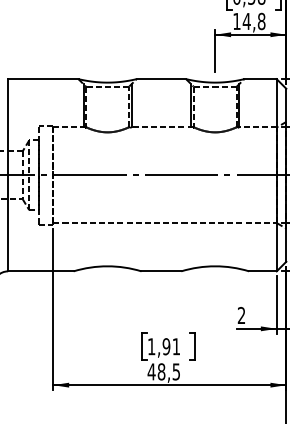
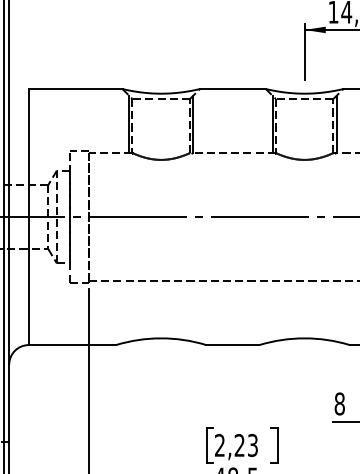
text: (241, 315) -> (339, 403), 2 -> 8
text: (164, 346) -> (237, 445), 1,91 -> 2,23

